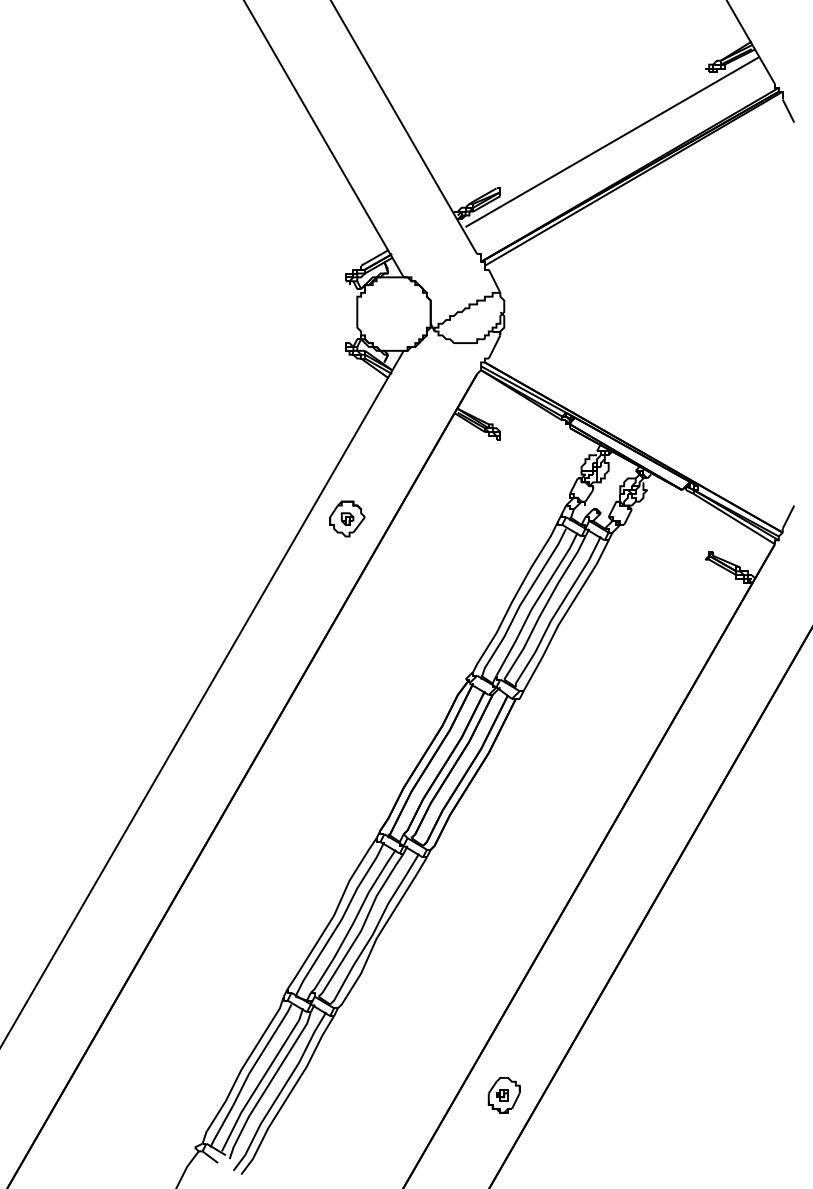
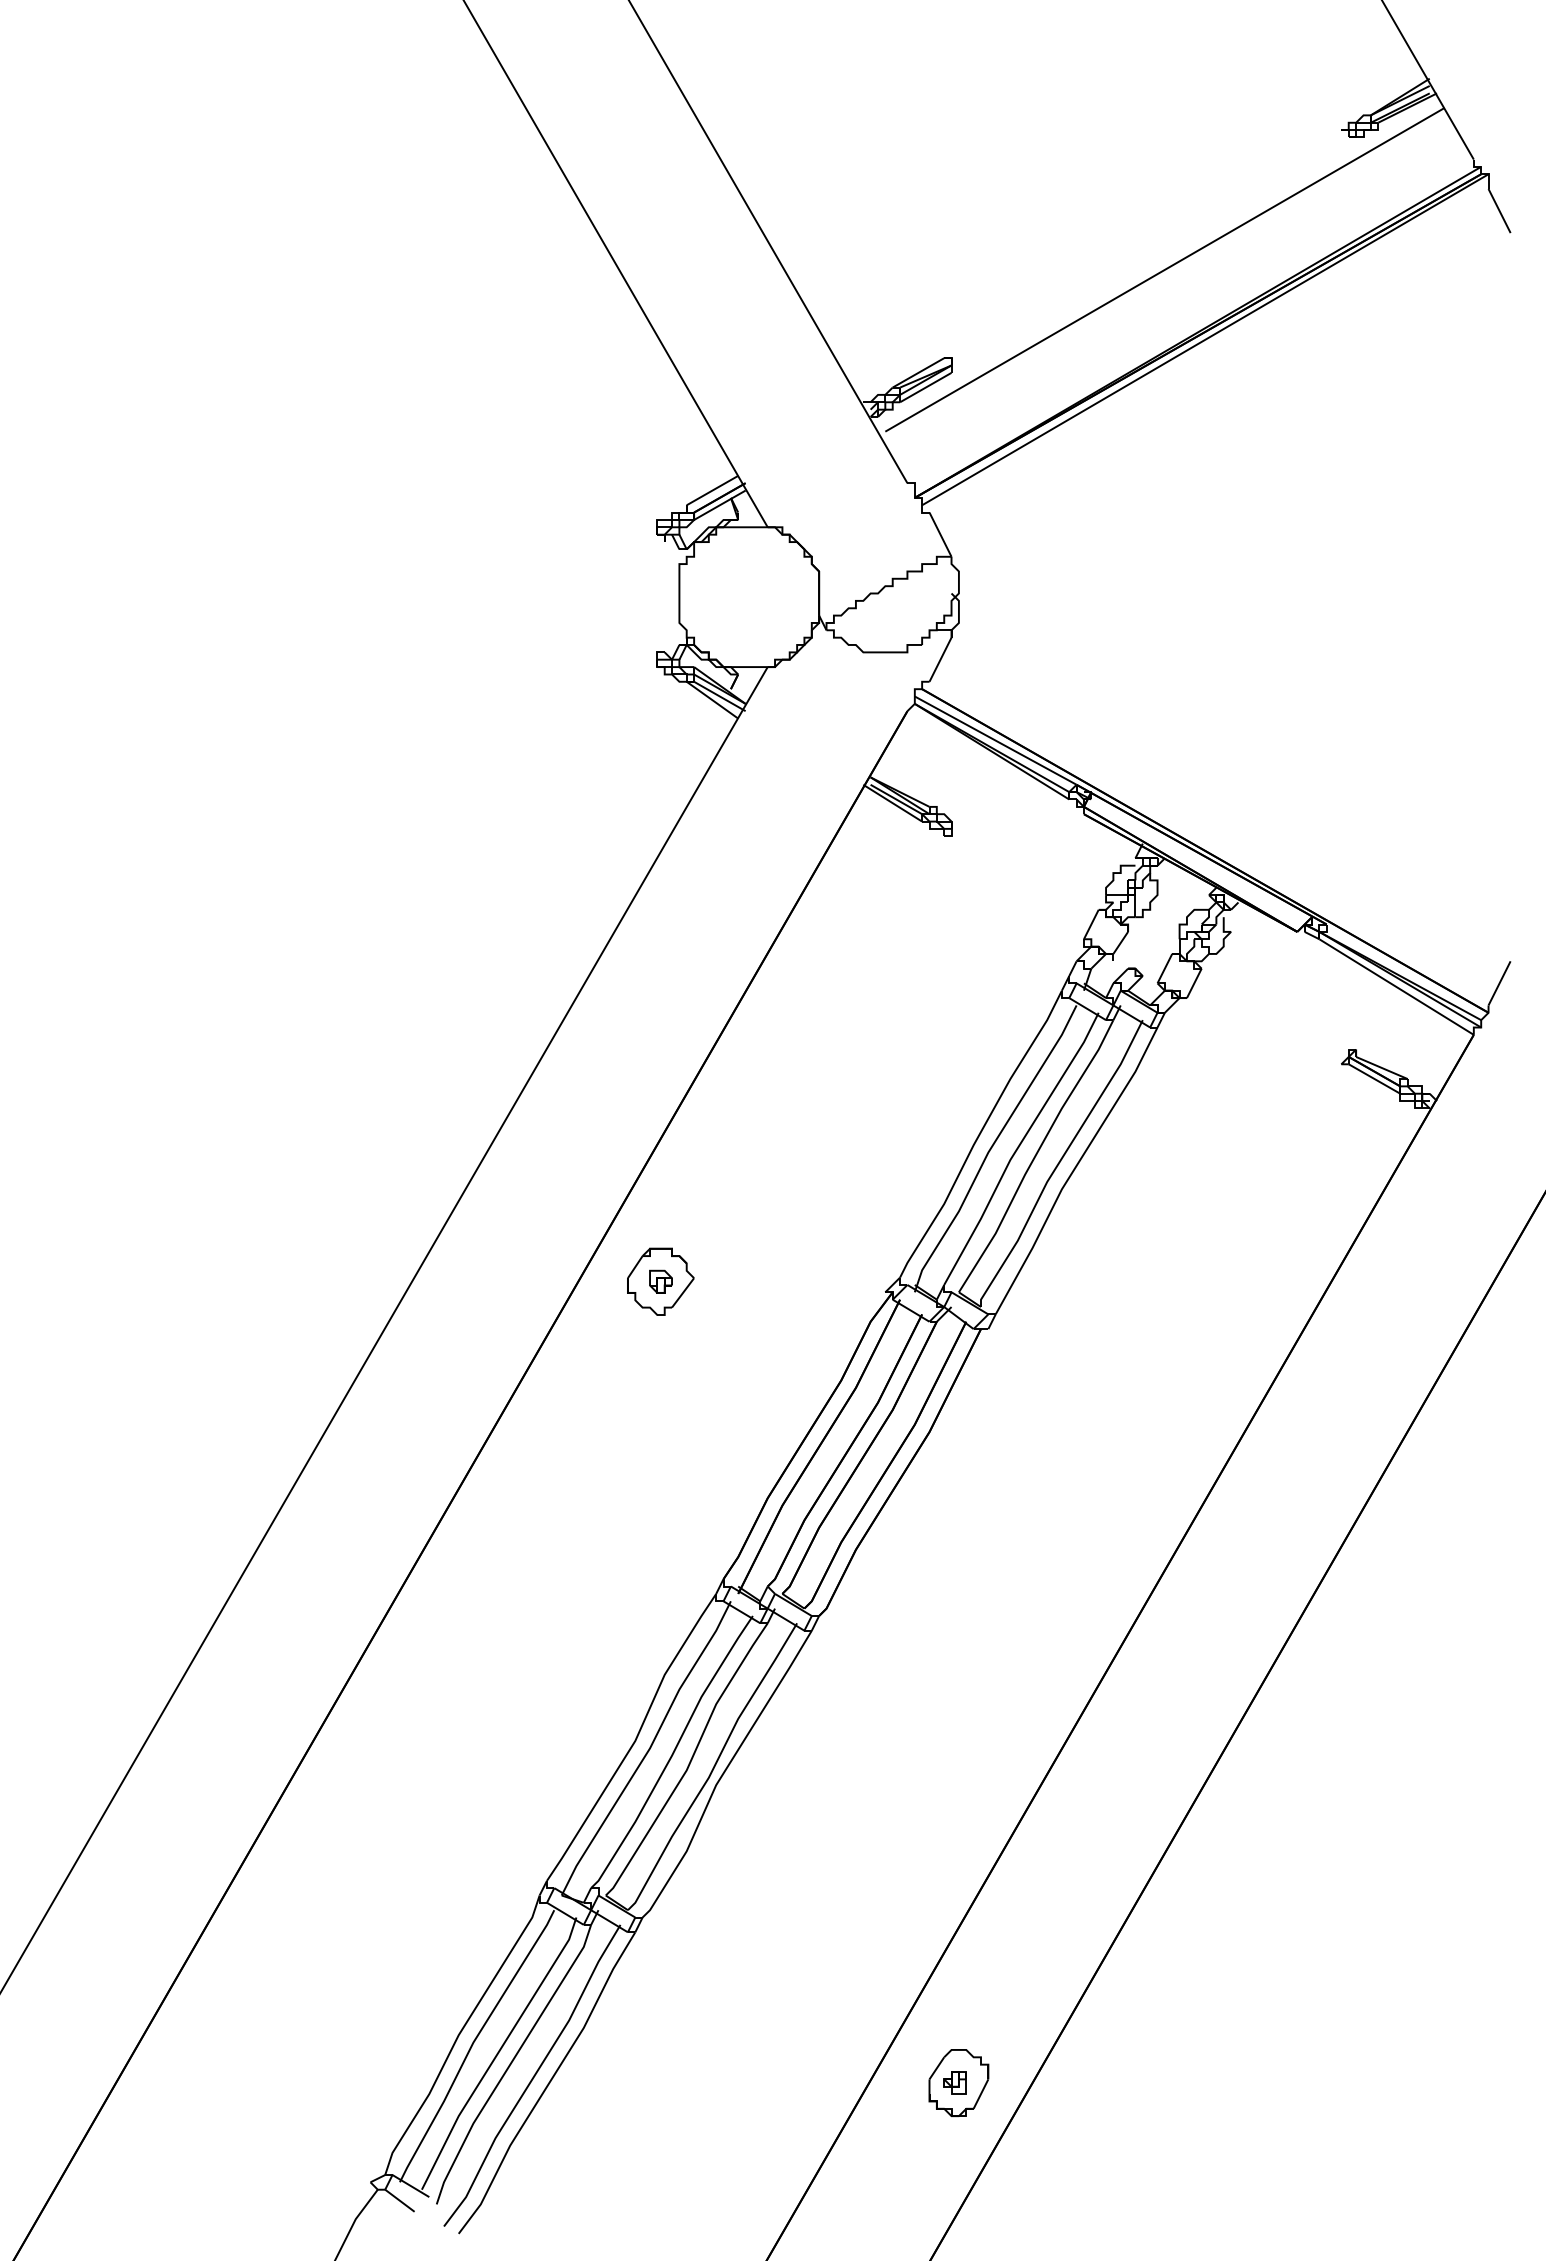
part: (347, 518) -> (660, 1280), moved

